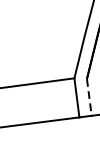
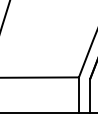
line: (89, 97) -> (90, 96), dashed -> solid

